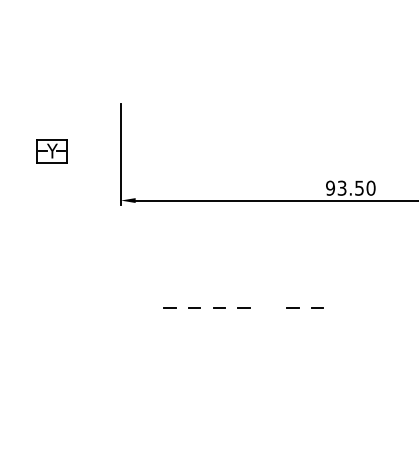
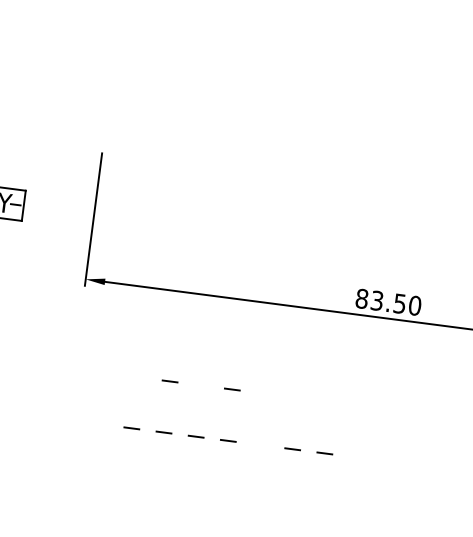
text: (330, 187) -> (362, 297), 93.50 -> 83.50
line: (194, 268) -> (170, 380), added
line: (241, 268) -> (231, 388), added

